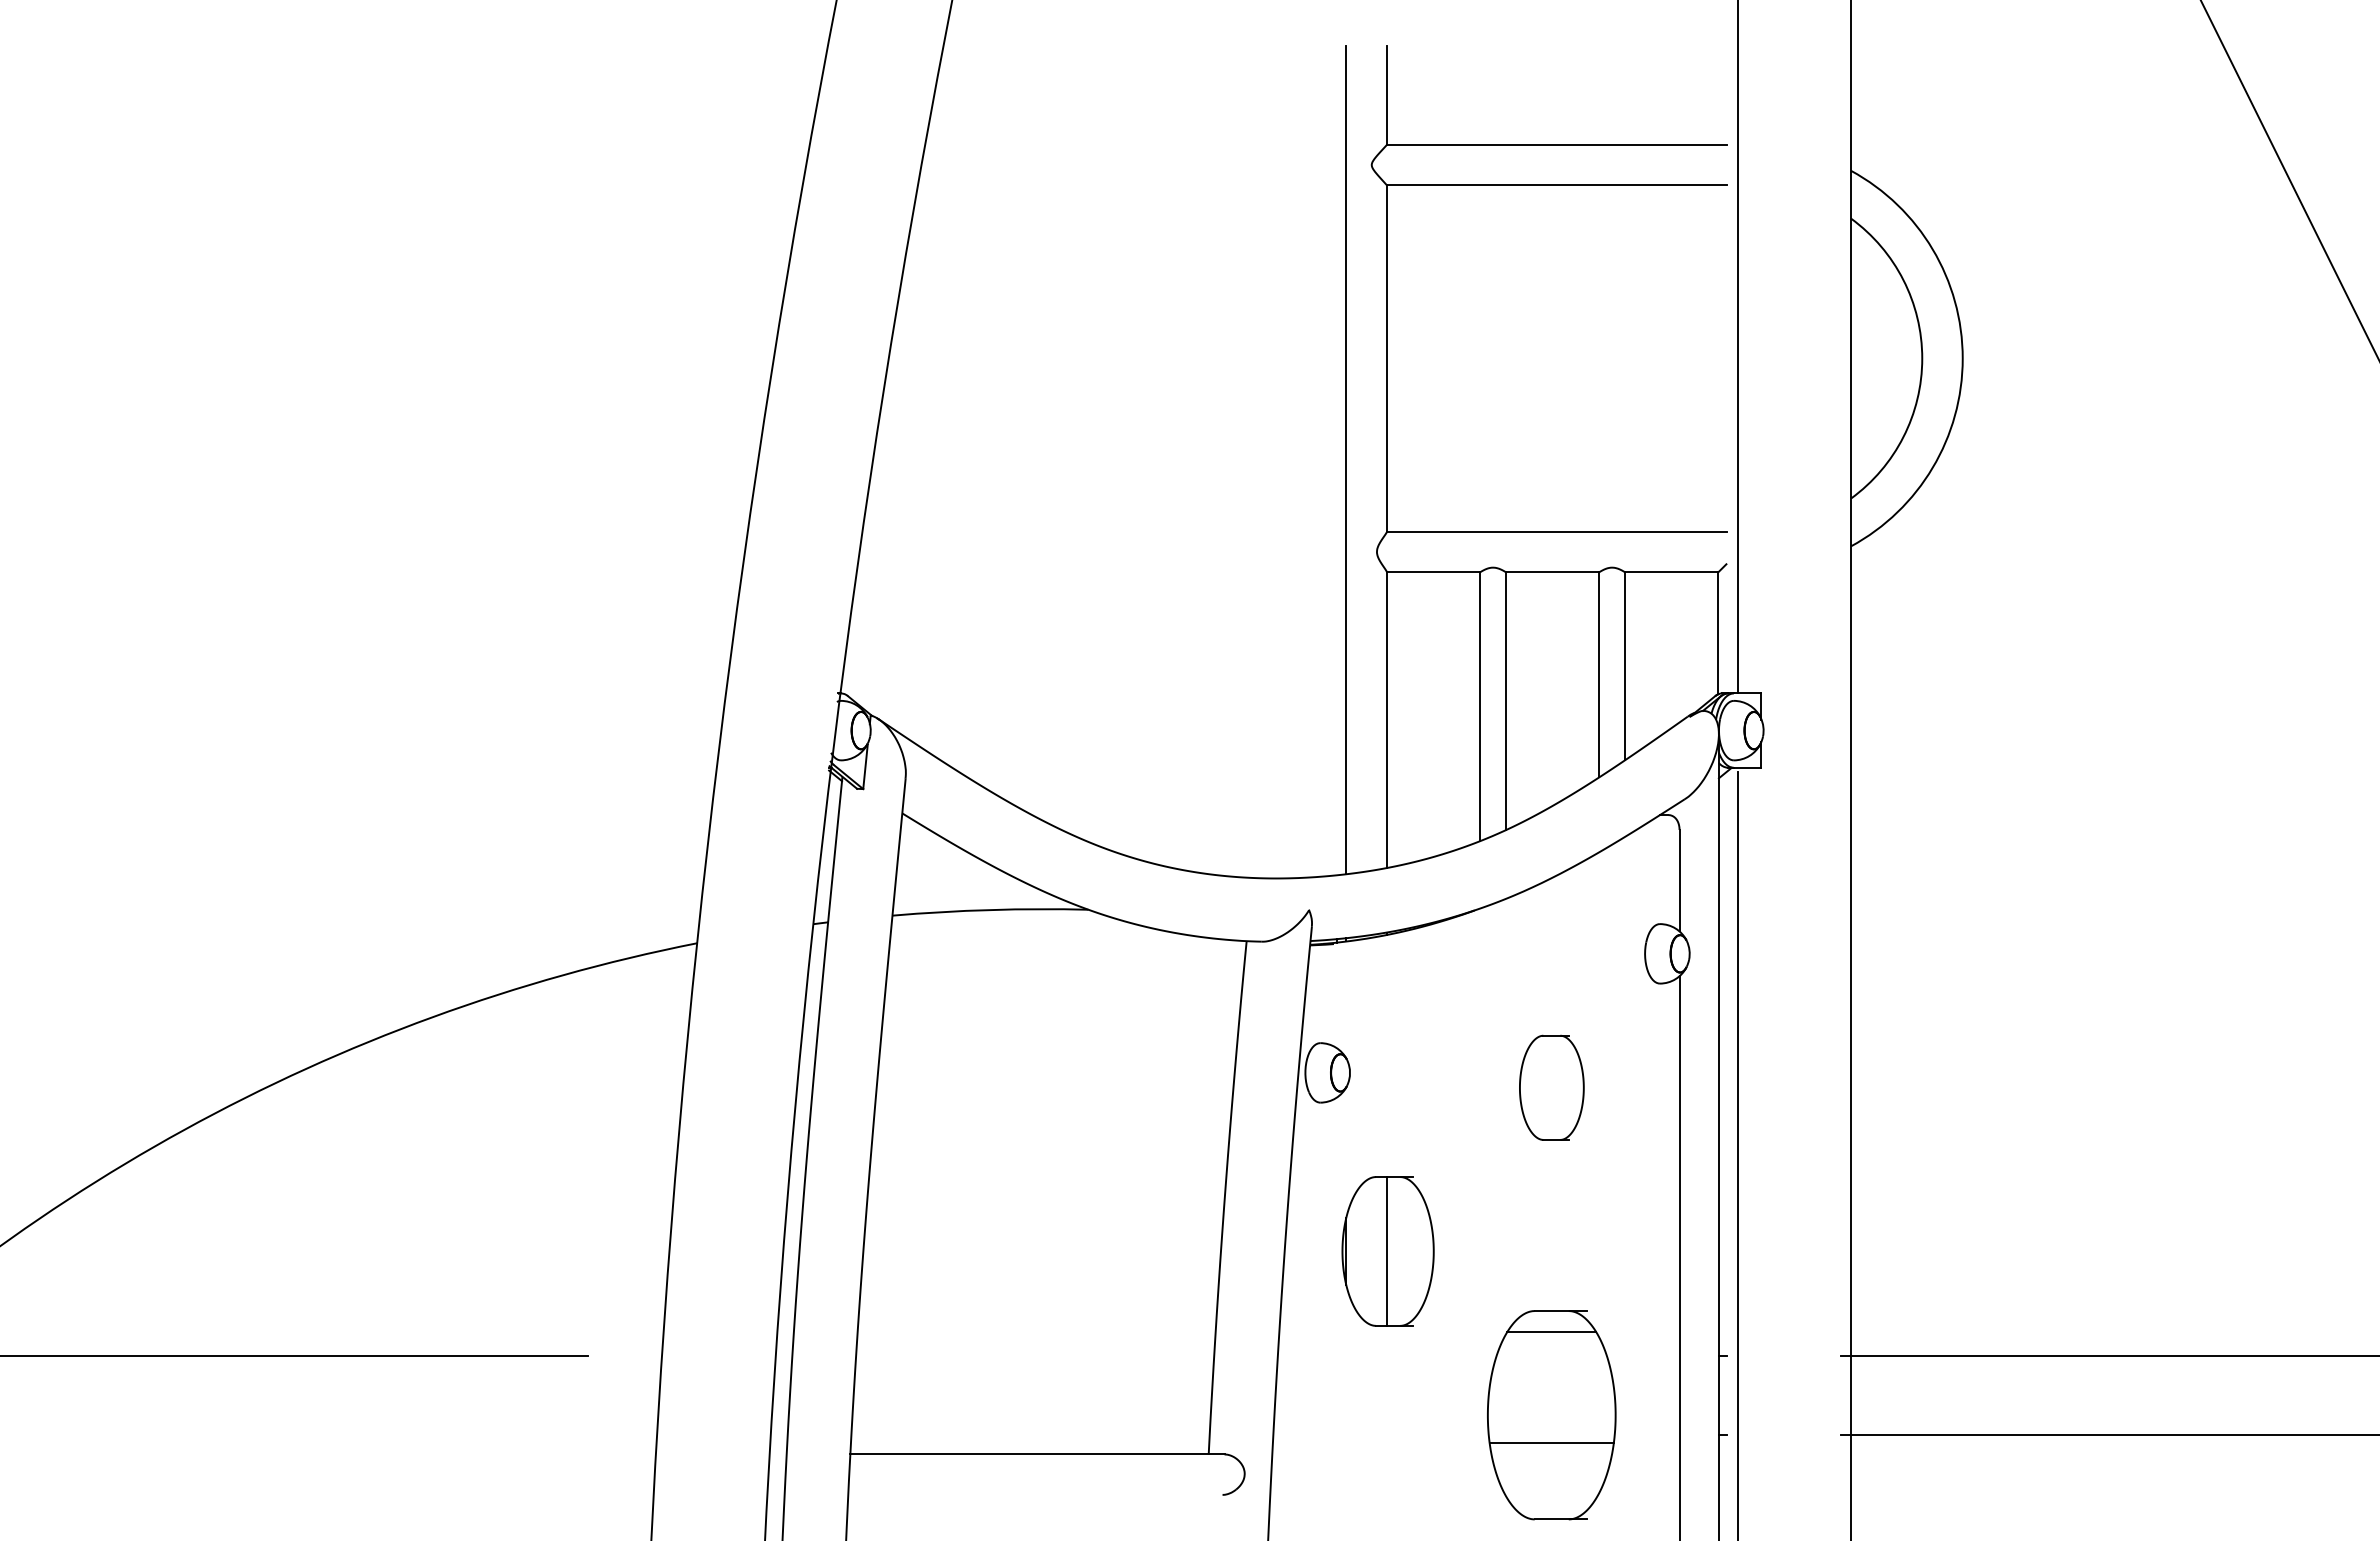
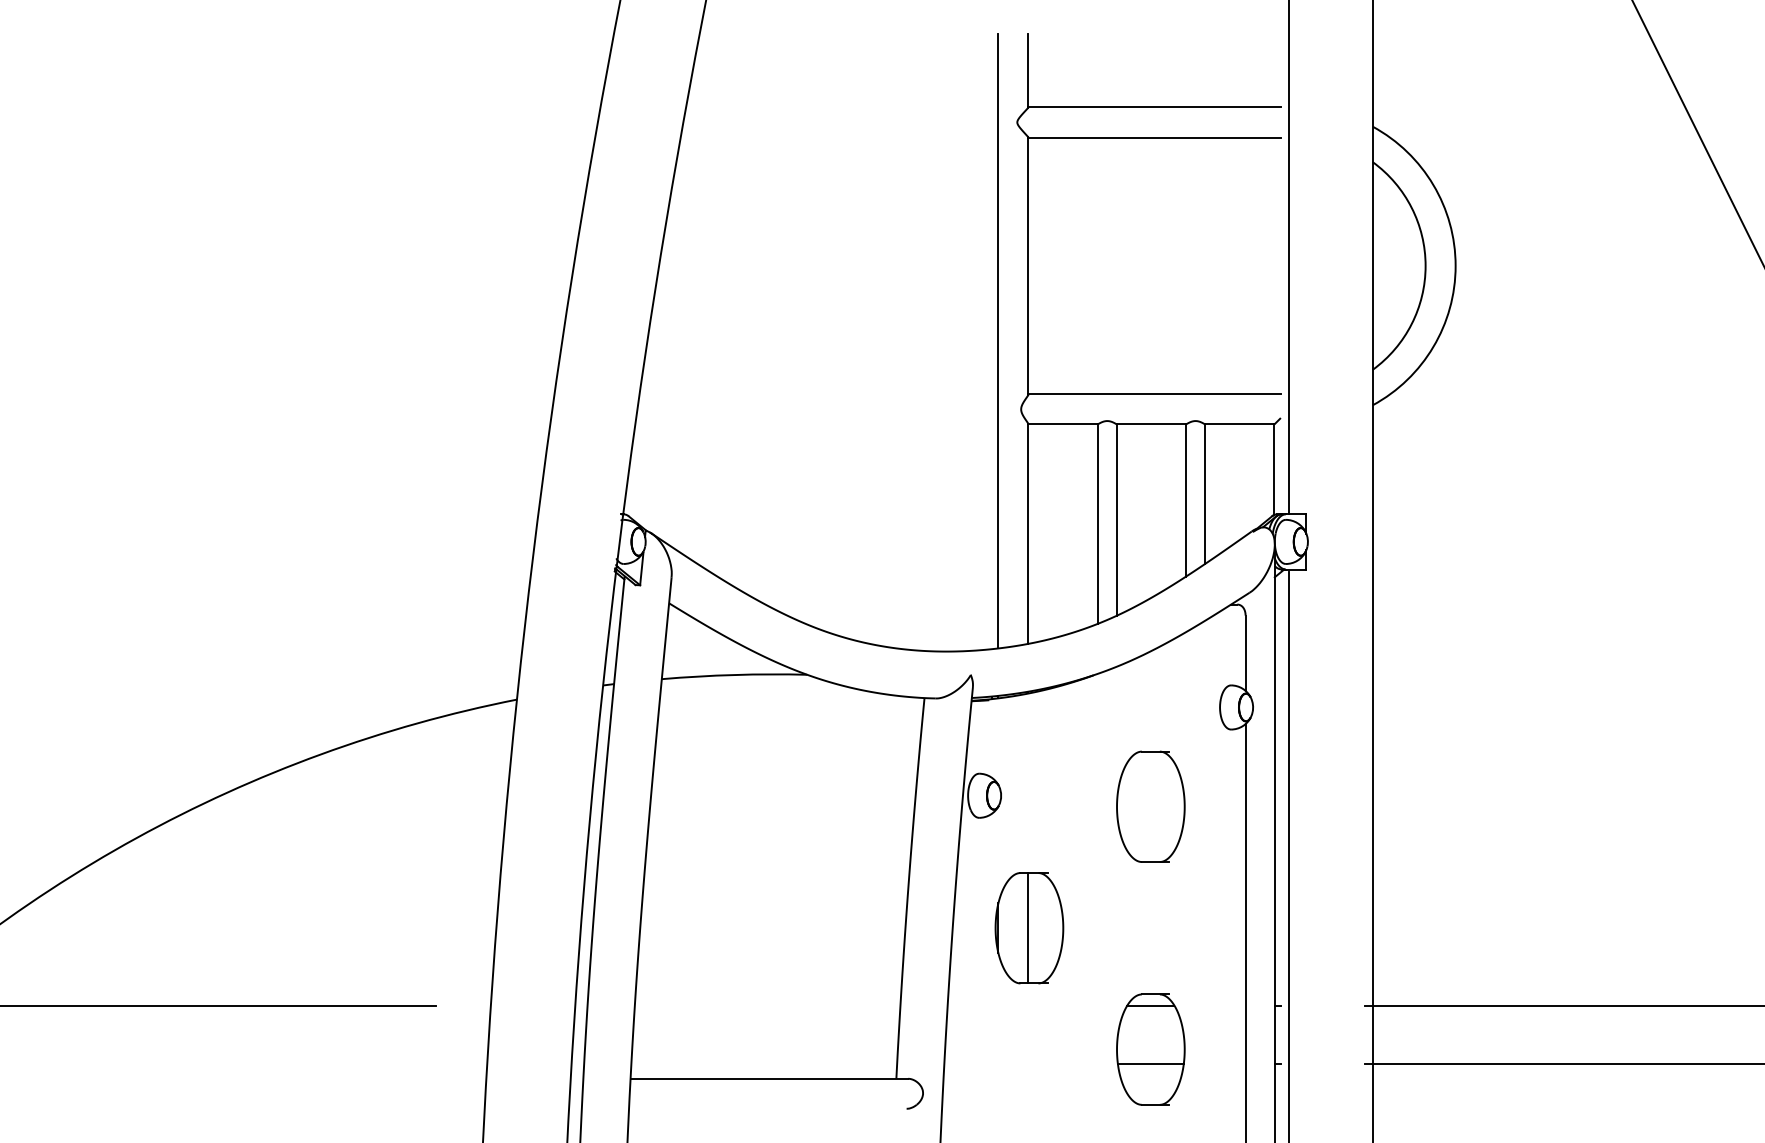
part: (1551, 1087) -> (1150, 806), size x1.43
part: (1551, 1414) -> (1150, 1049), size x0.71

